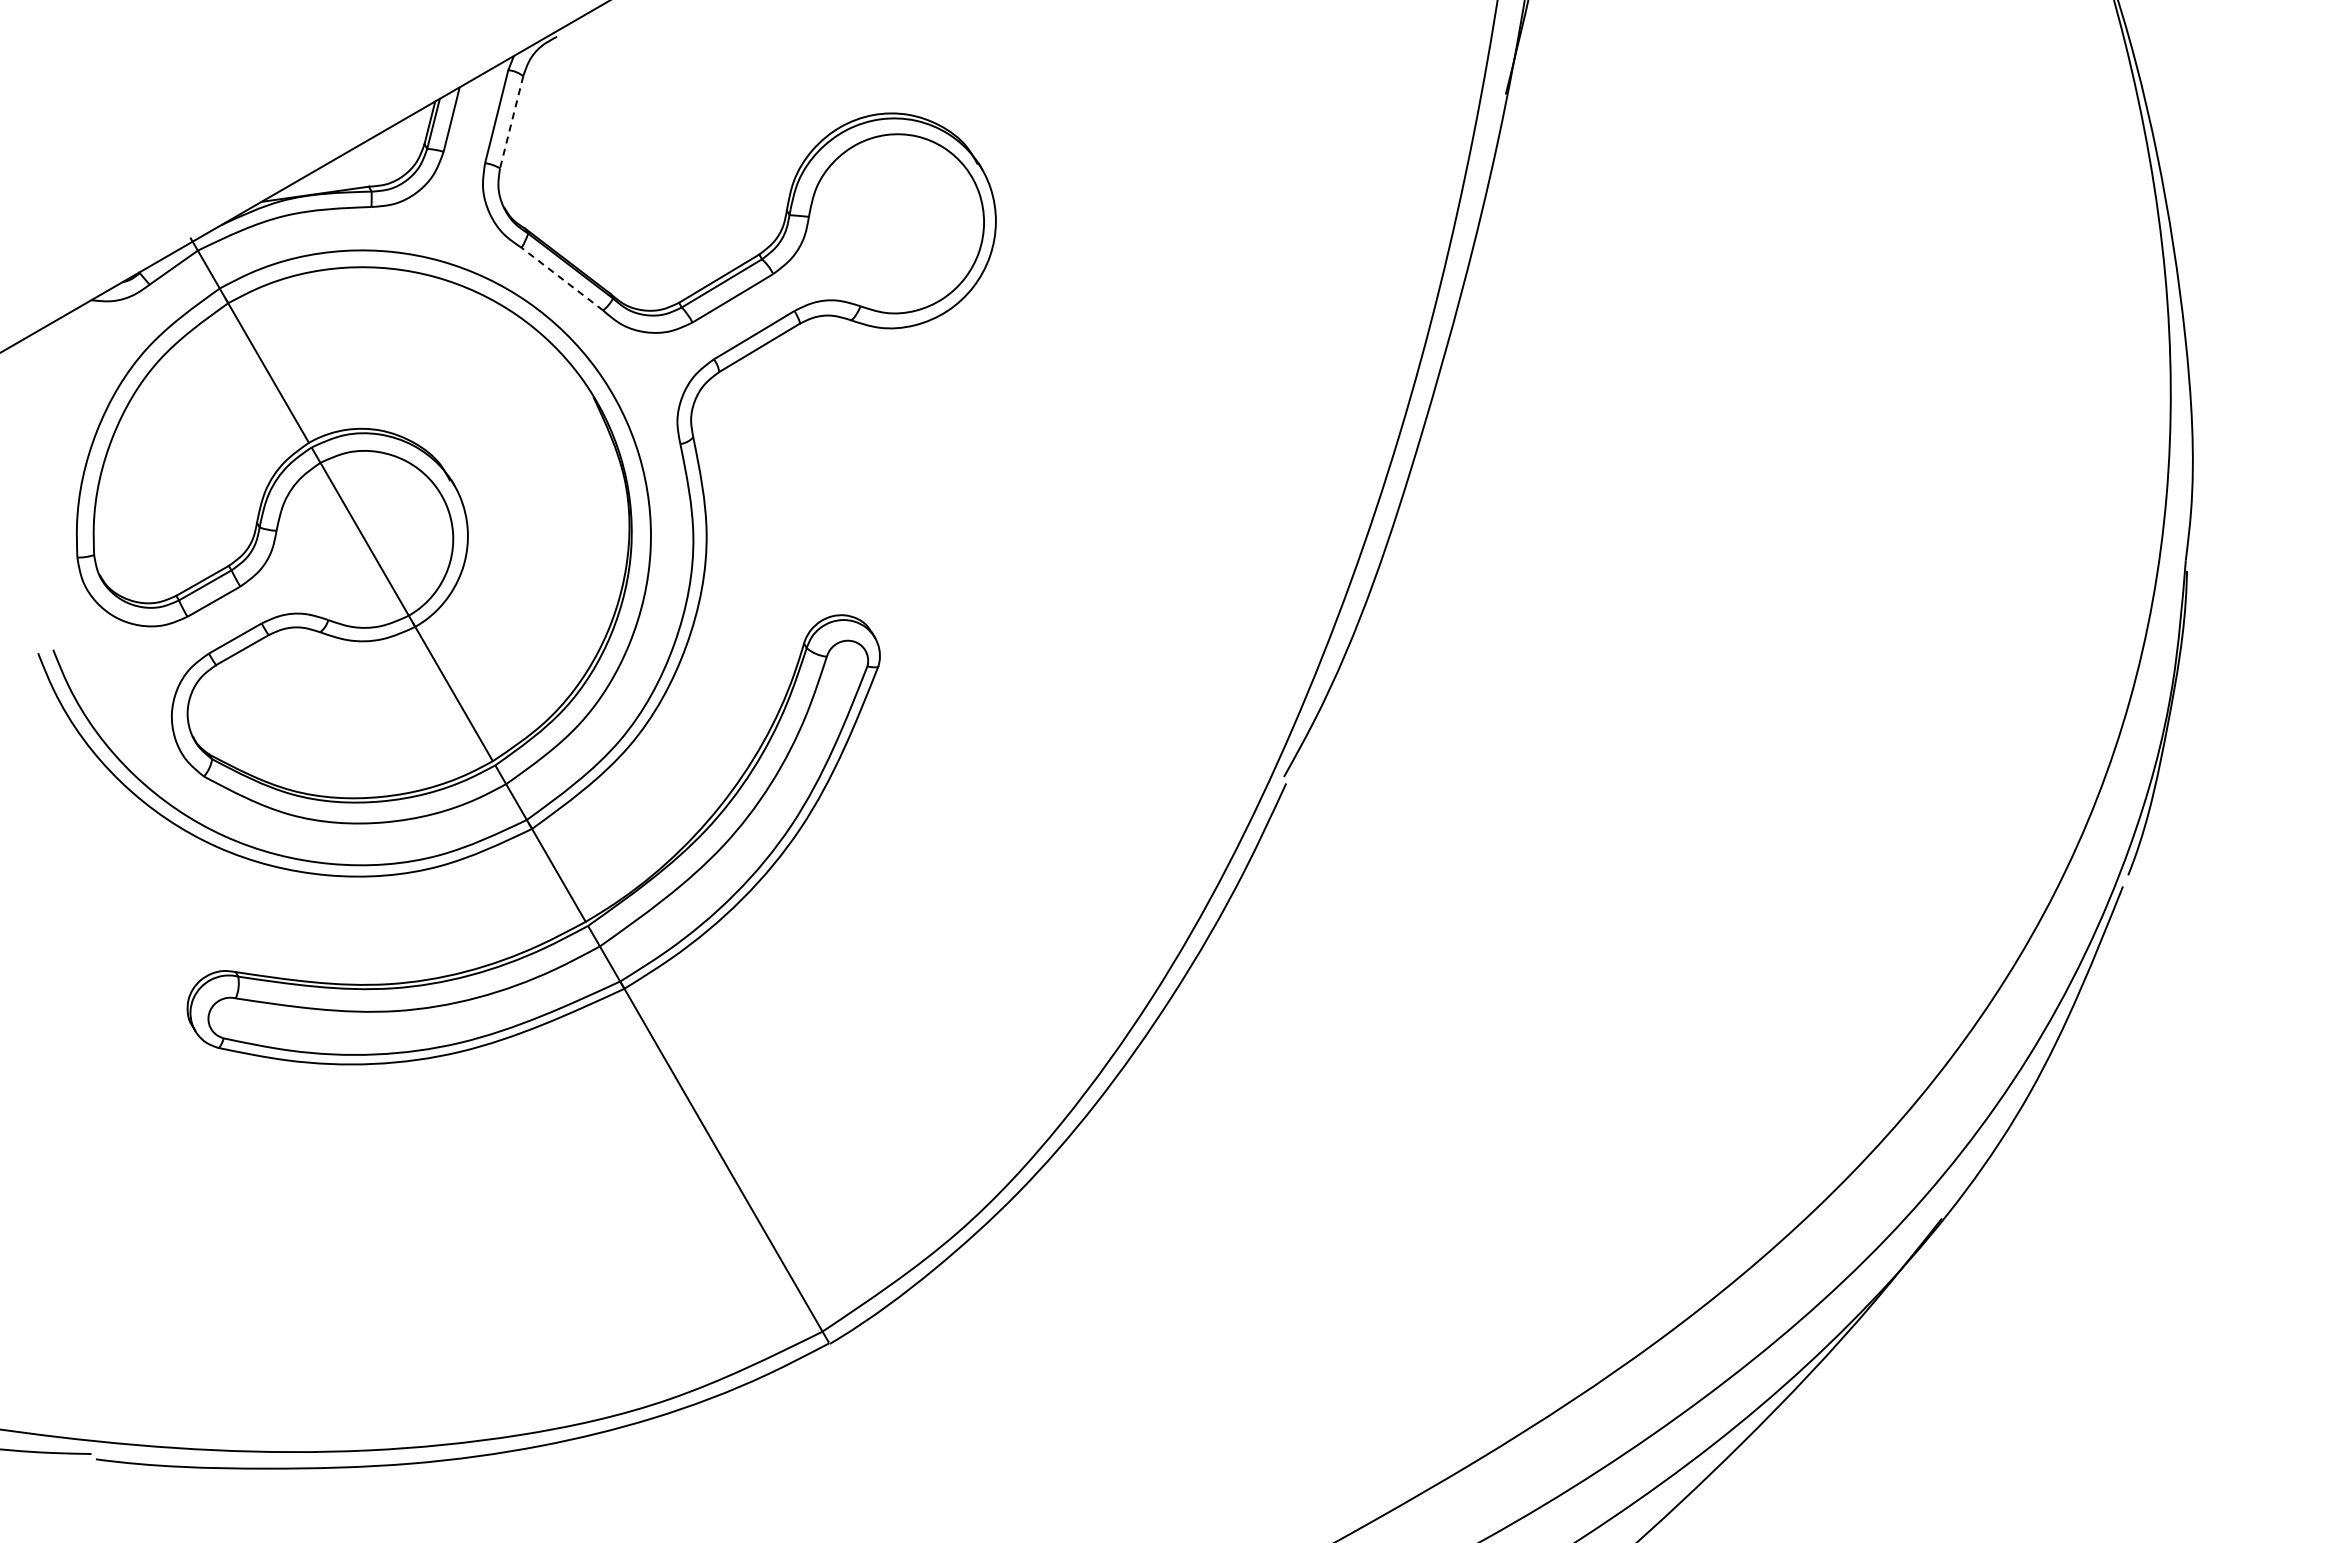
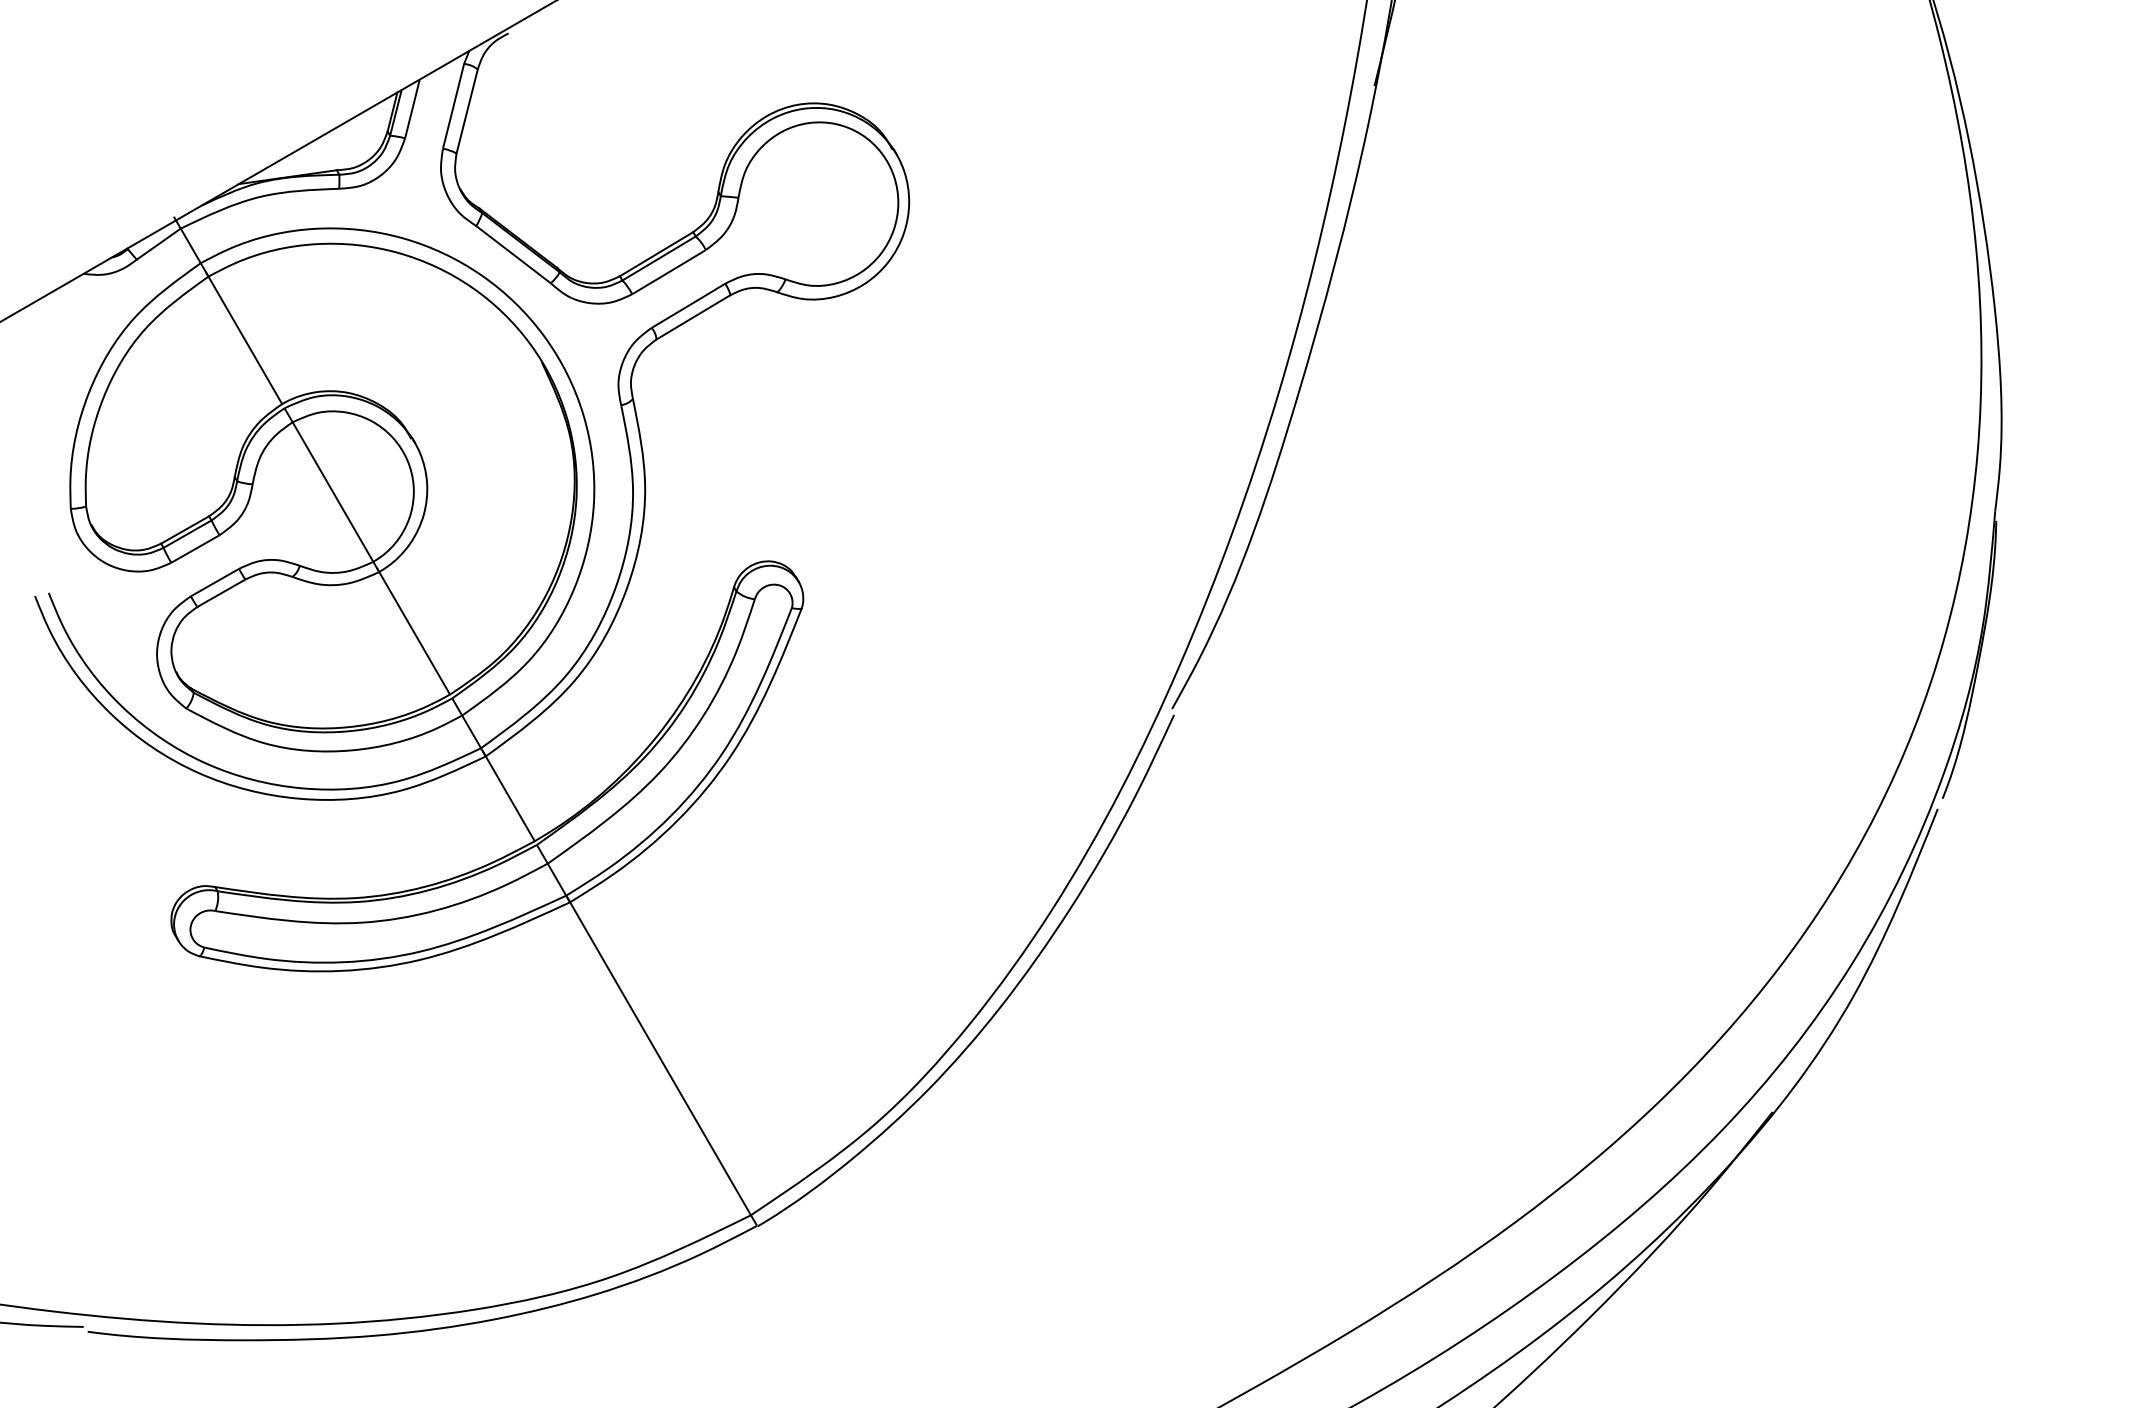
line: (511, 122) -> (467, 111), dashed -> solid
line: (561, 278) -> (512, 254), dashed -> solid

